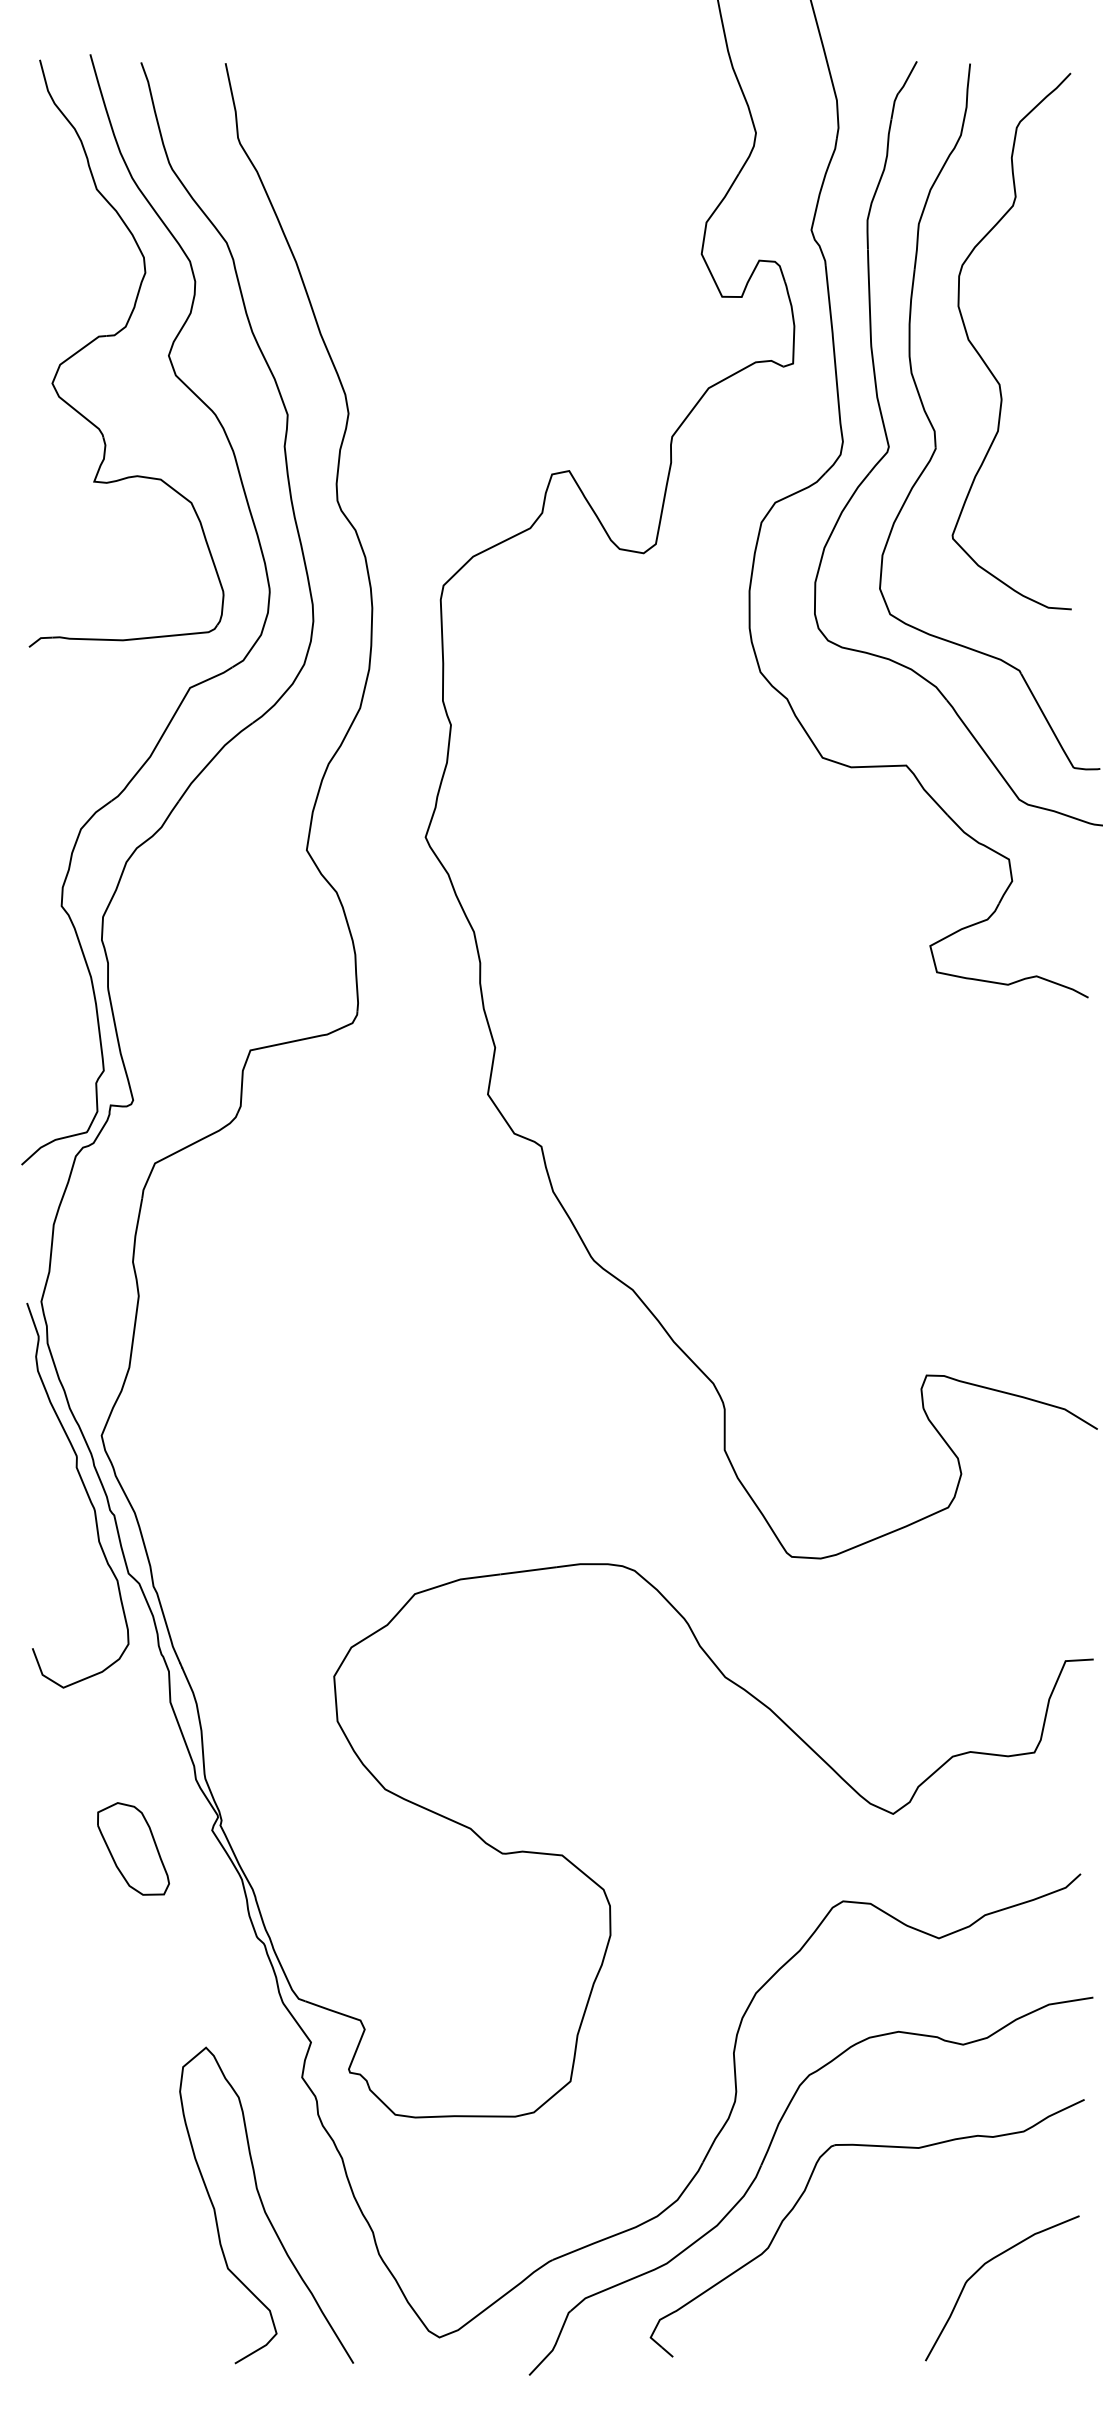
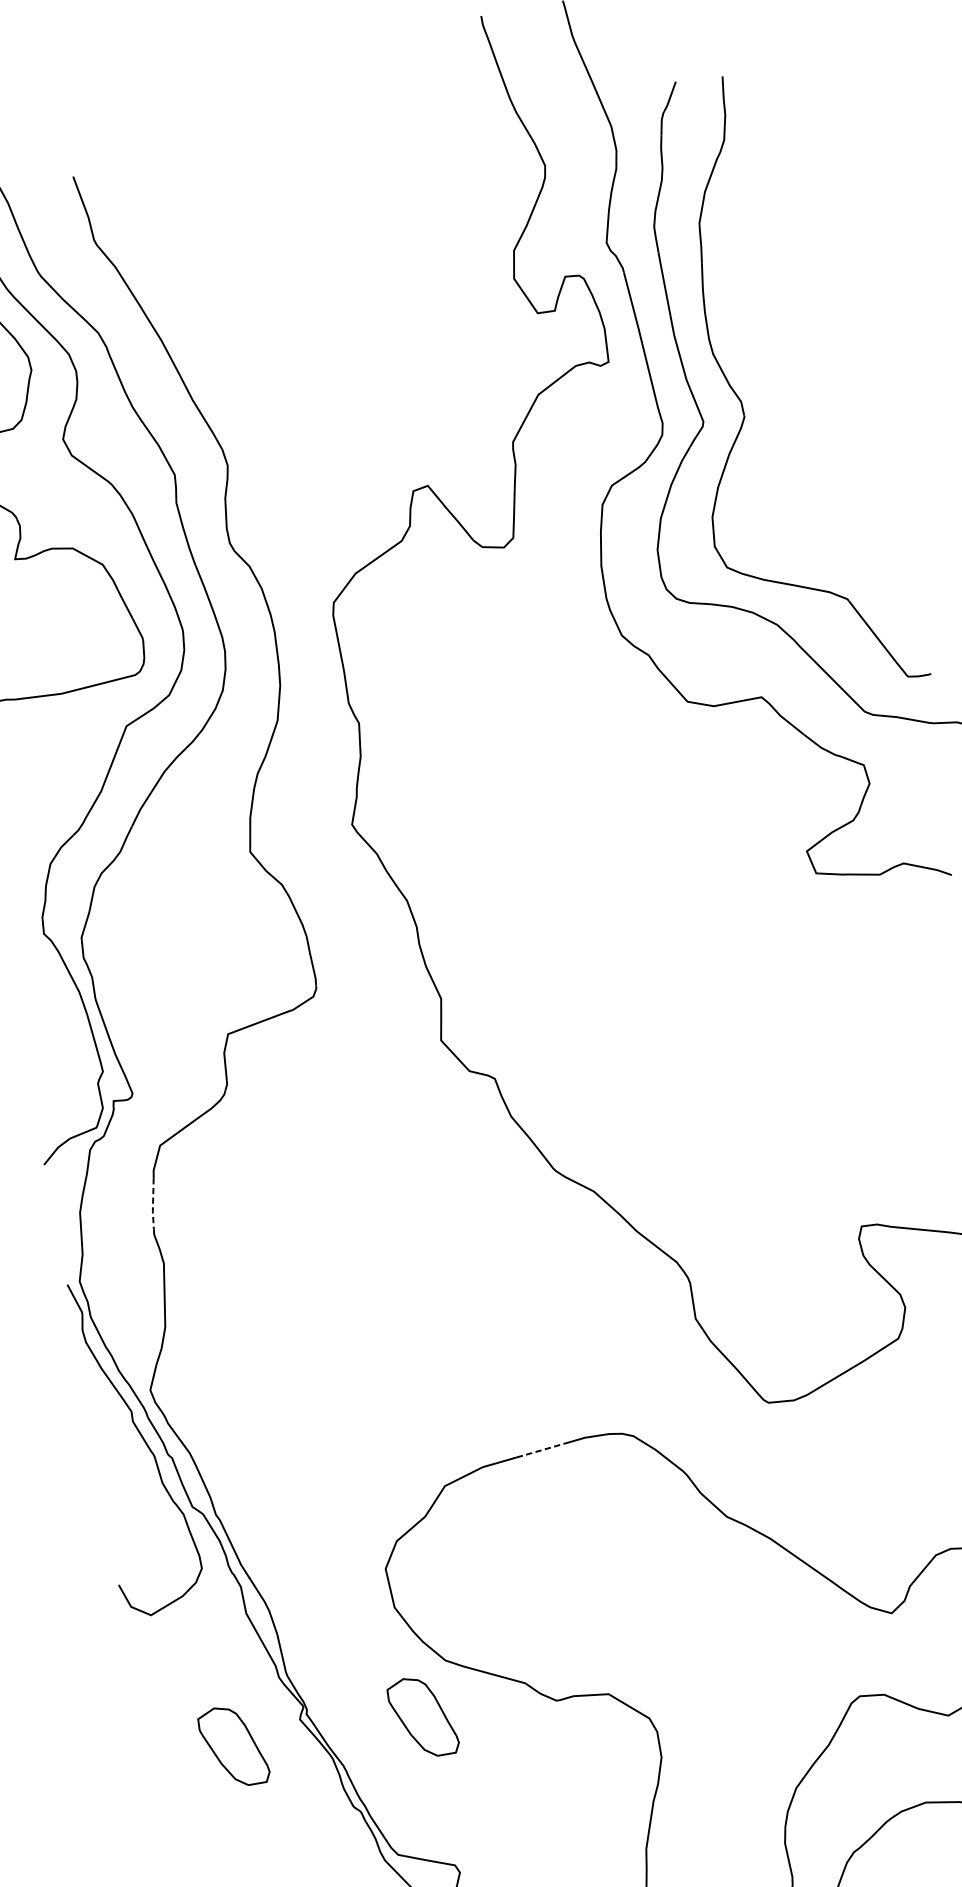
curve: (984, 360) -> (775, 333), removed
line: (136, 1227) -> (152, 1204), solid -> dashed
line: (528, 1570) -> (540, 1450), solid -> dashed
part: (350, 1848) -> (423, 1716), added

